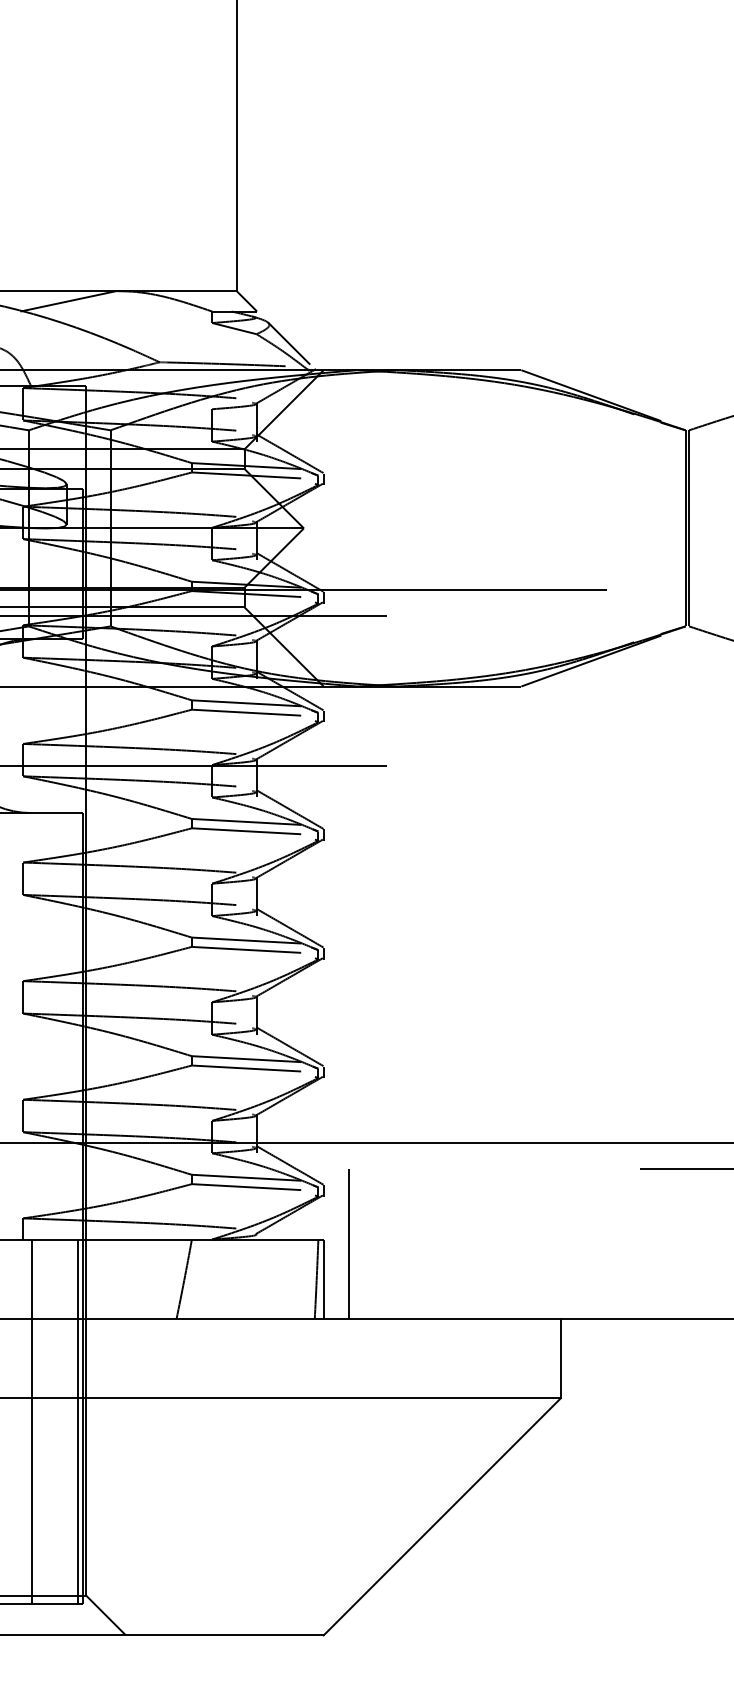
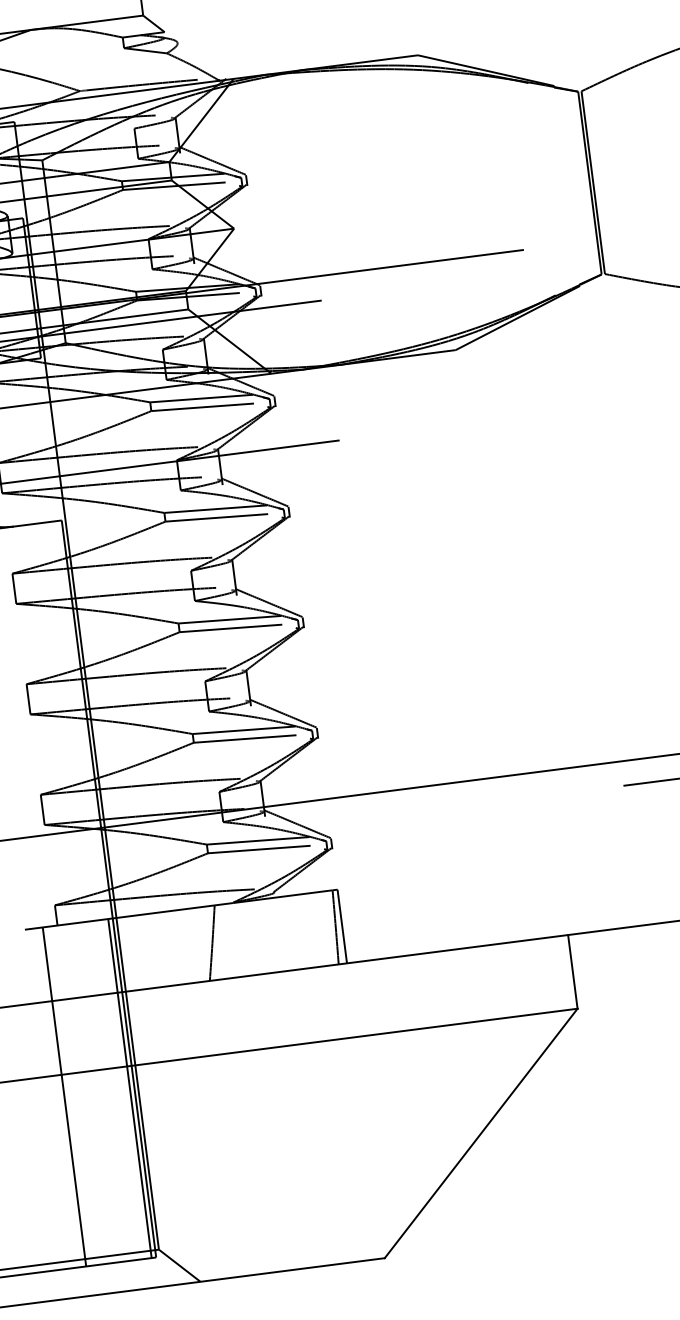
line: (289, 343) -> (198, 58), removed
line: (348, 1244) -> (361, 890), removed
line: (32, 1421) -> (64, 1096), moved

